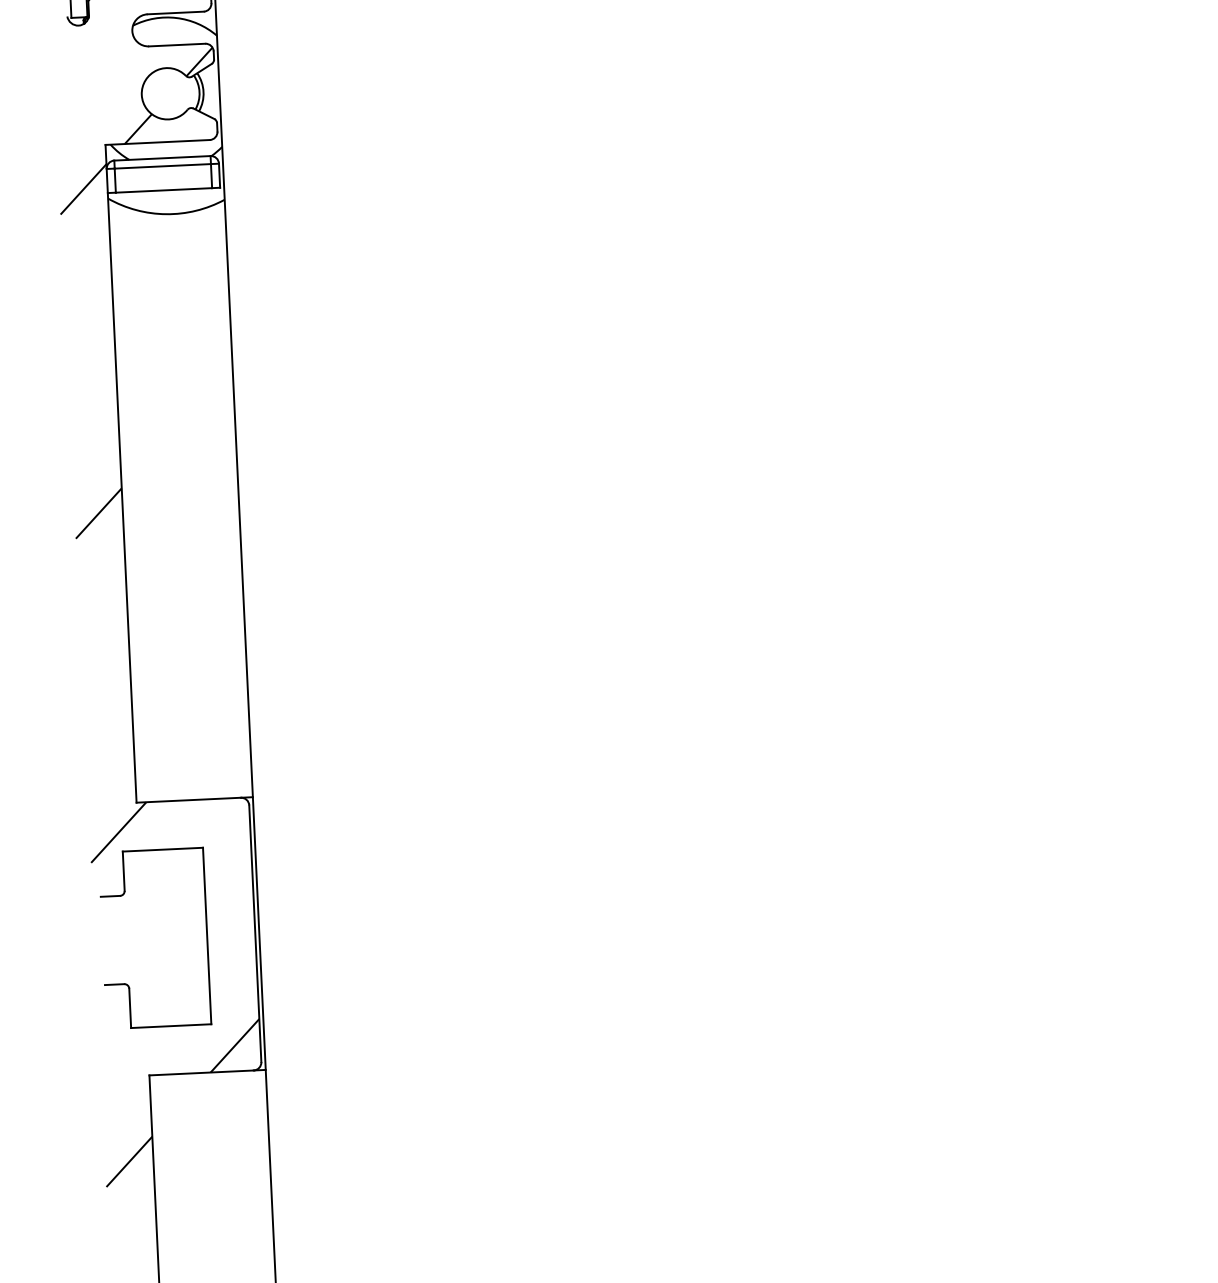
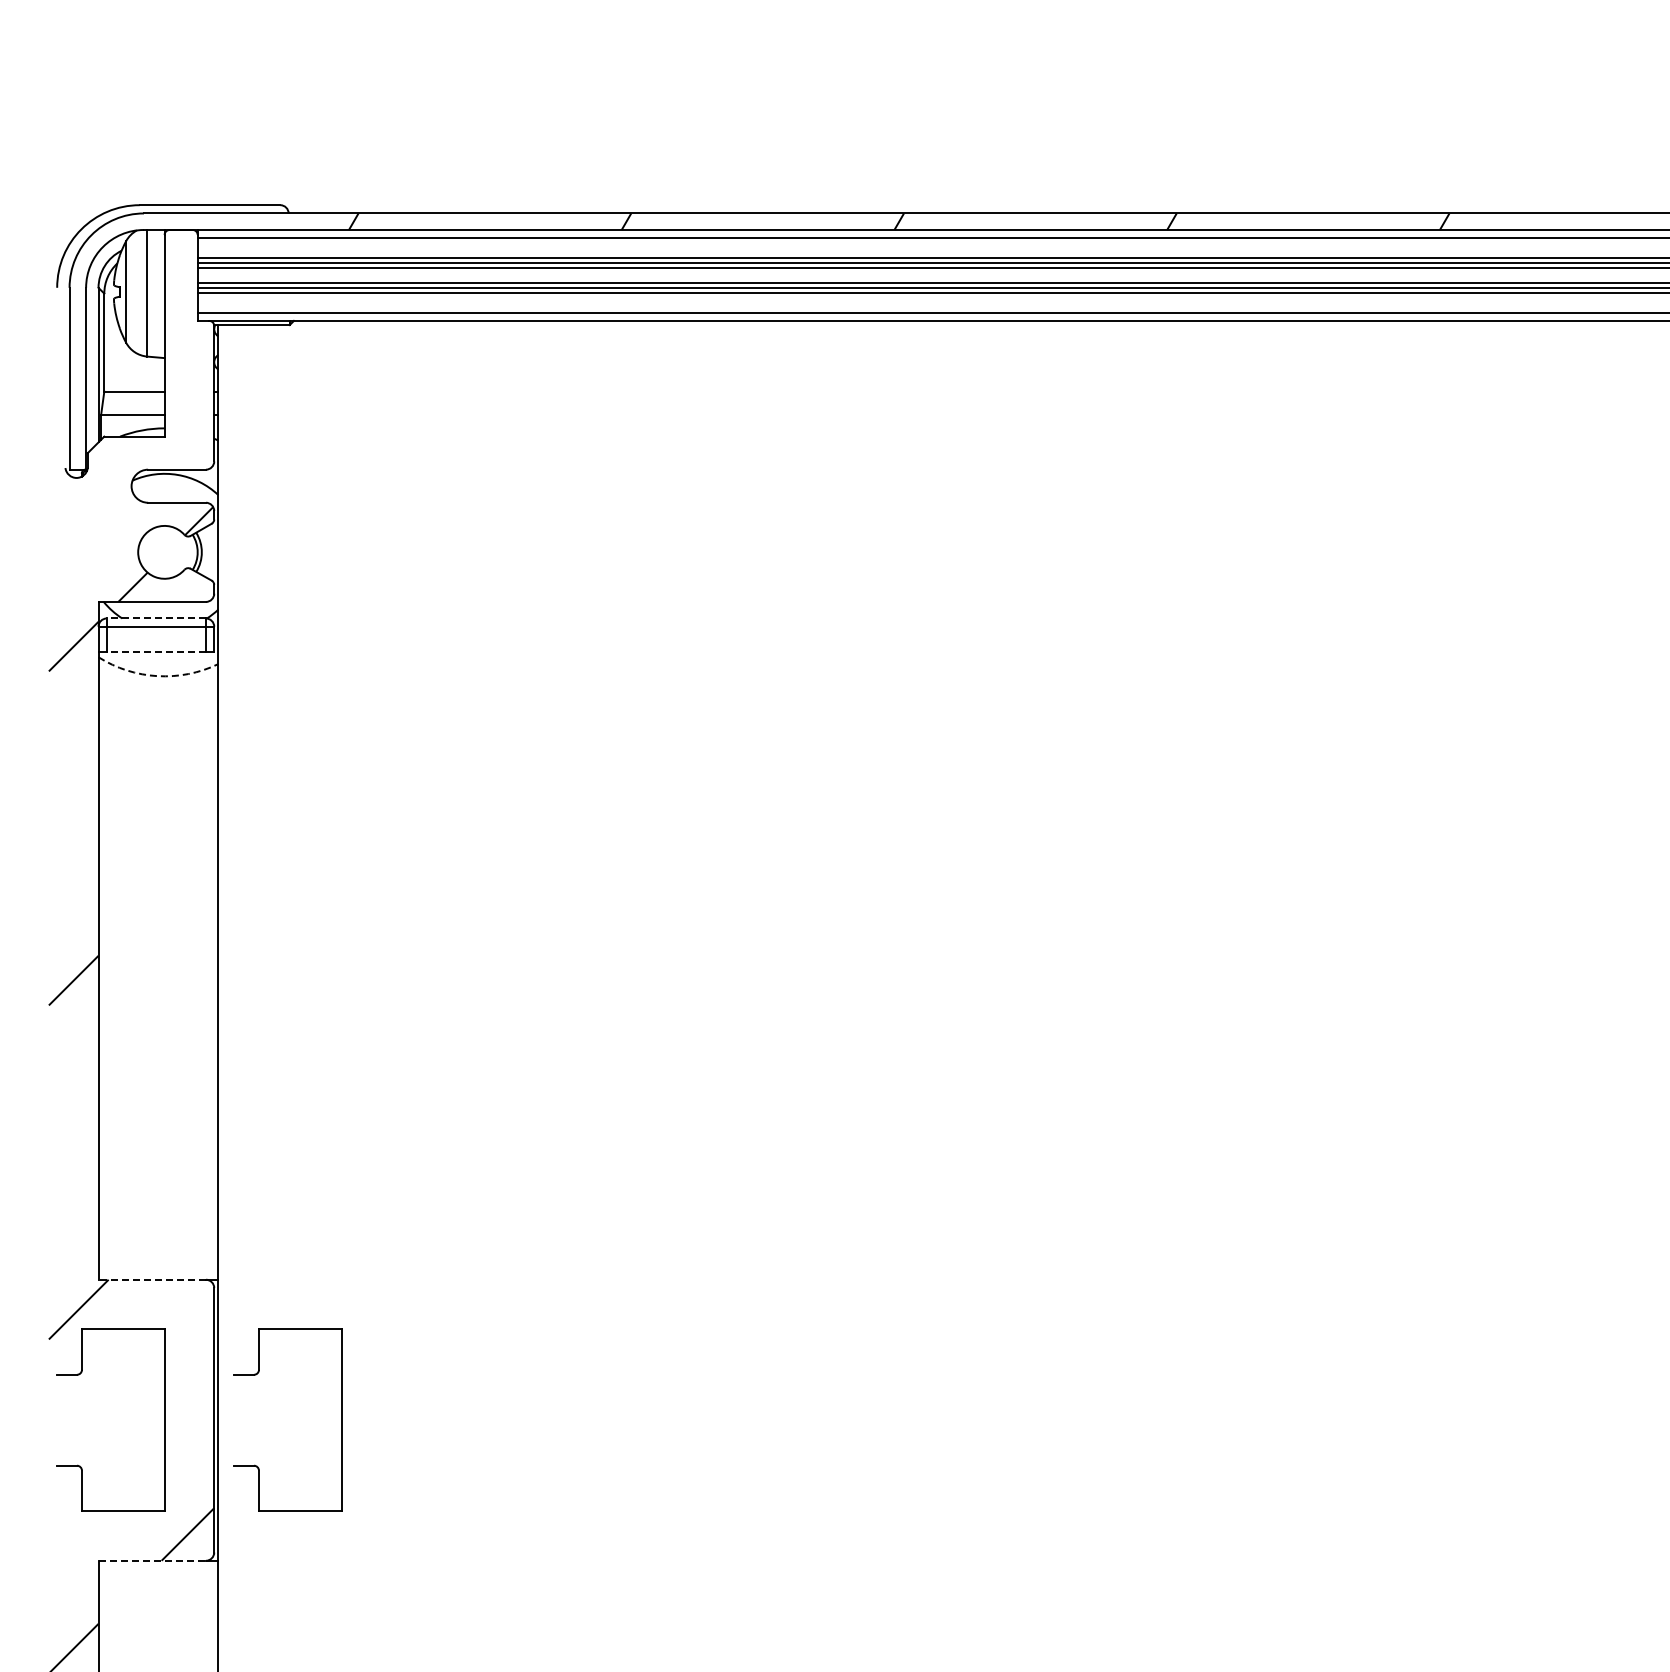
line: (162, 158) -> (156, 618), solid -> dashed
line: (164, 190) -> (156, 651), solid -> dashed
arc: (166, 214) -> (157, 676), solid -> dashed
line: (188, 799) -> (152, 1279), solid -> dashed
part: (294, 888) -> (256, 1375), added
line: (201, 1072) -> (152, 1560), solid -> dashed

